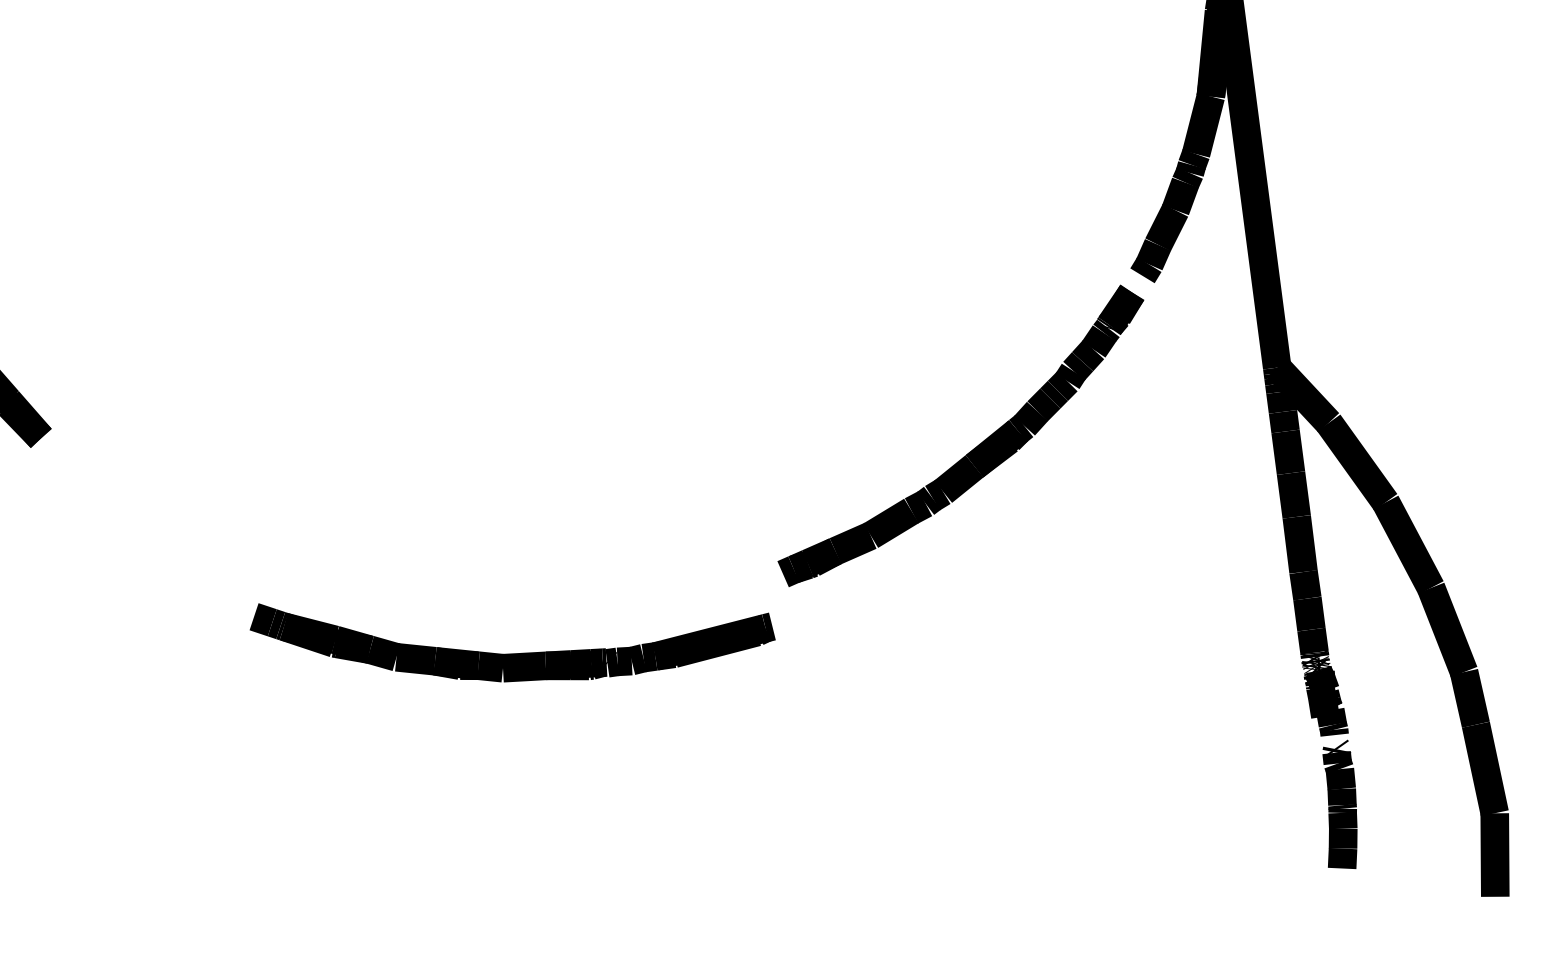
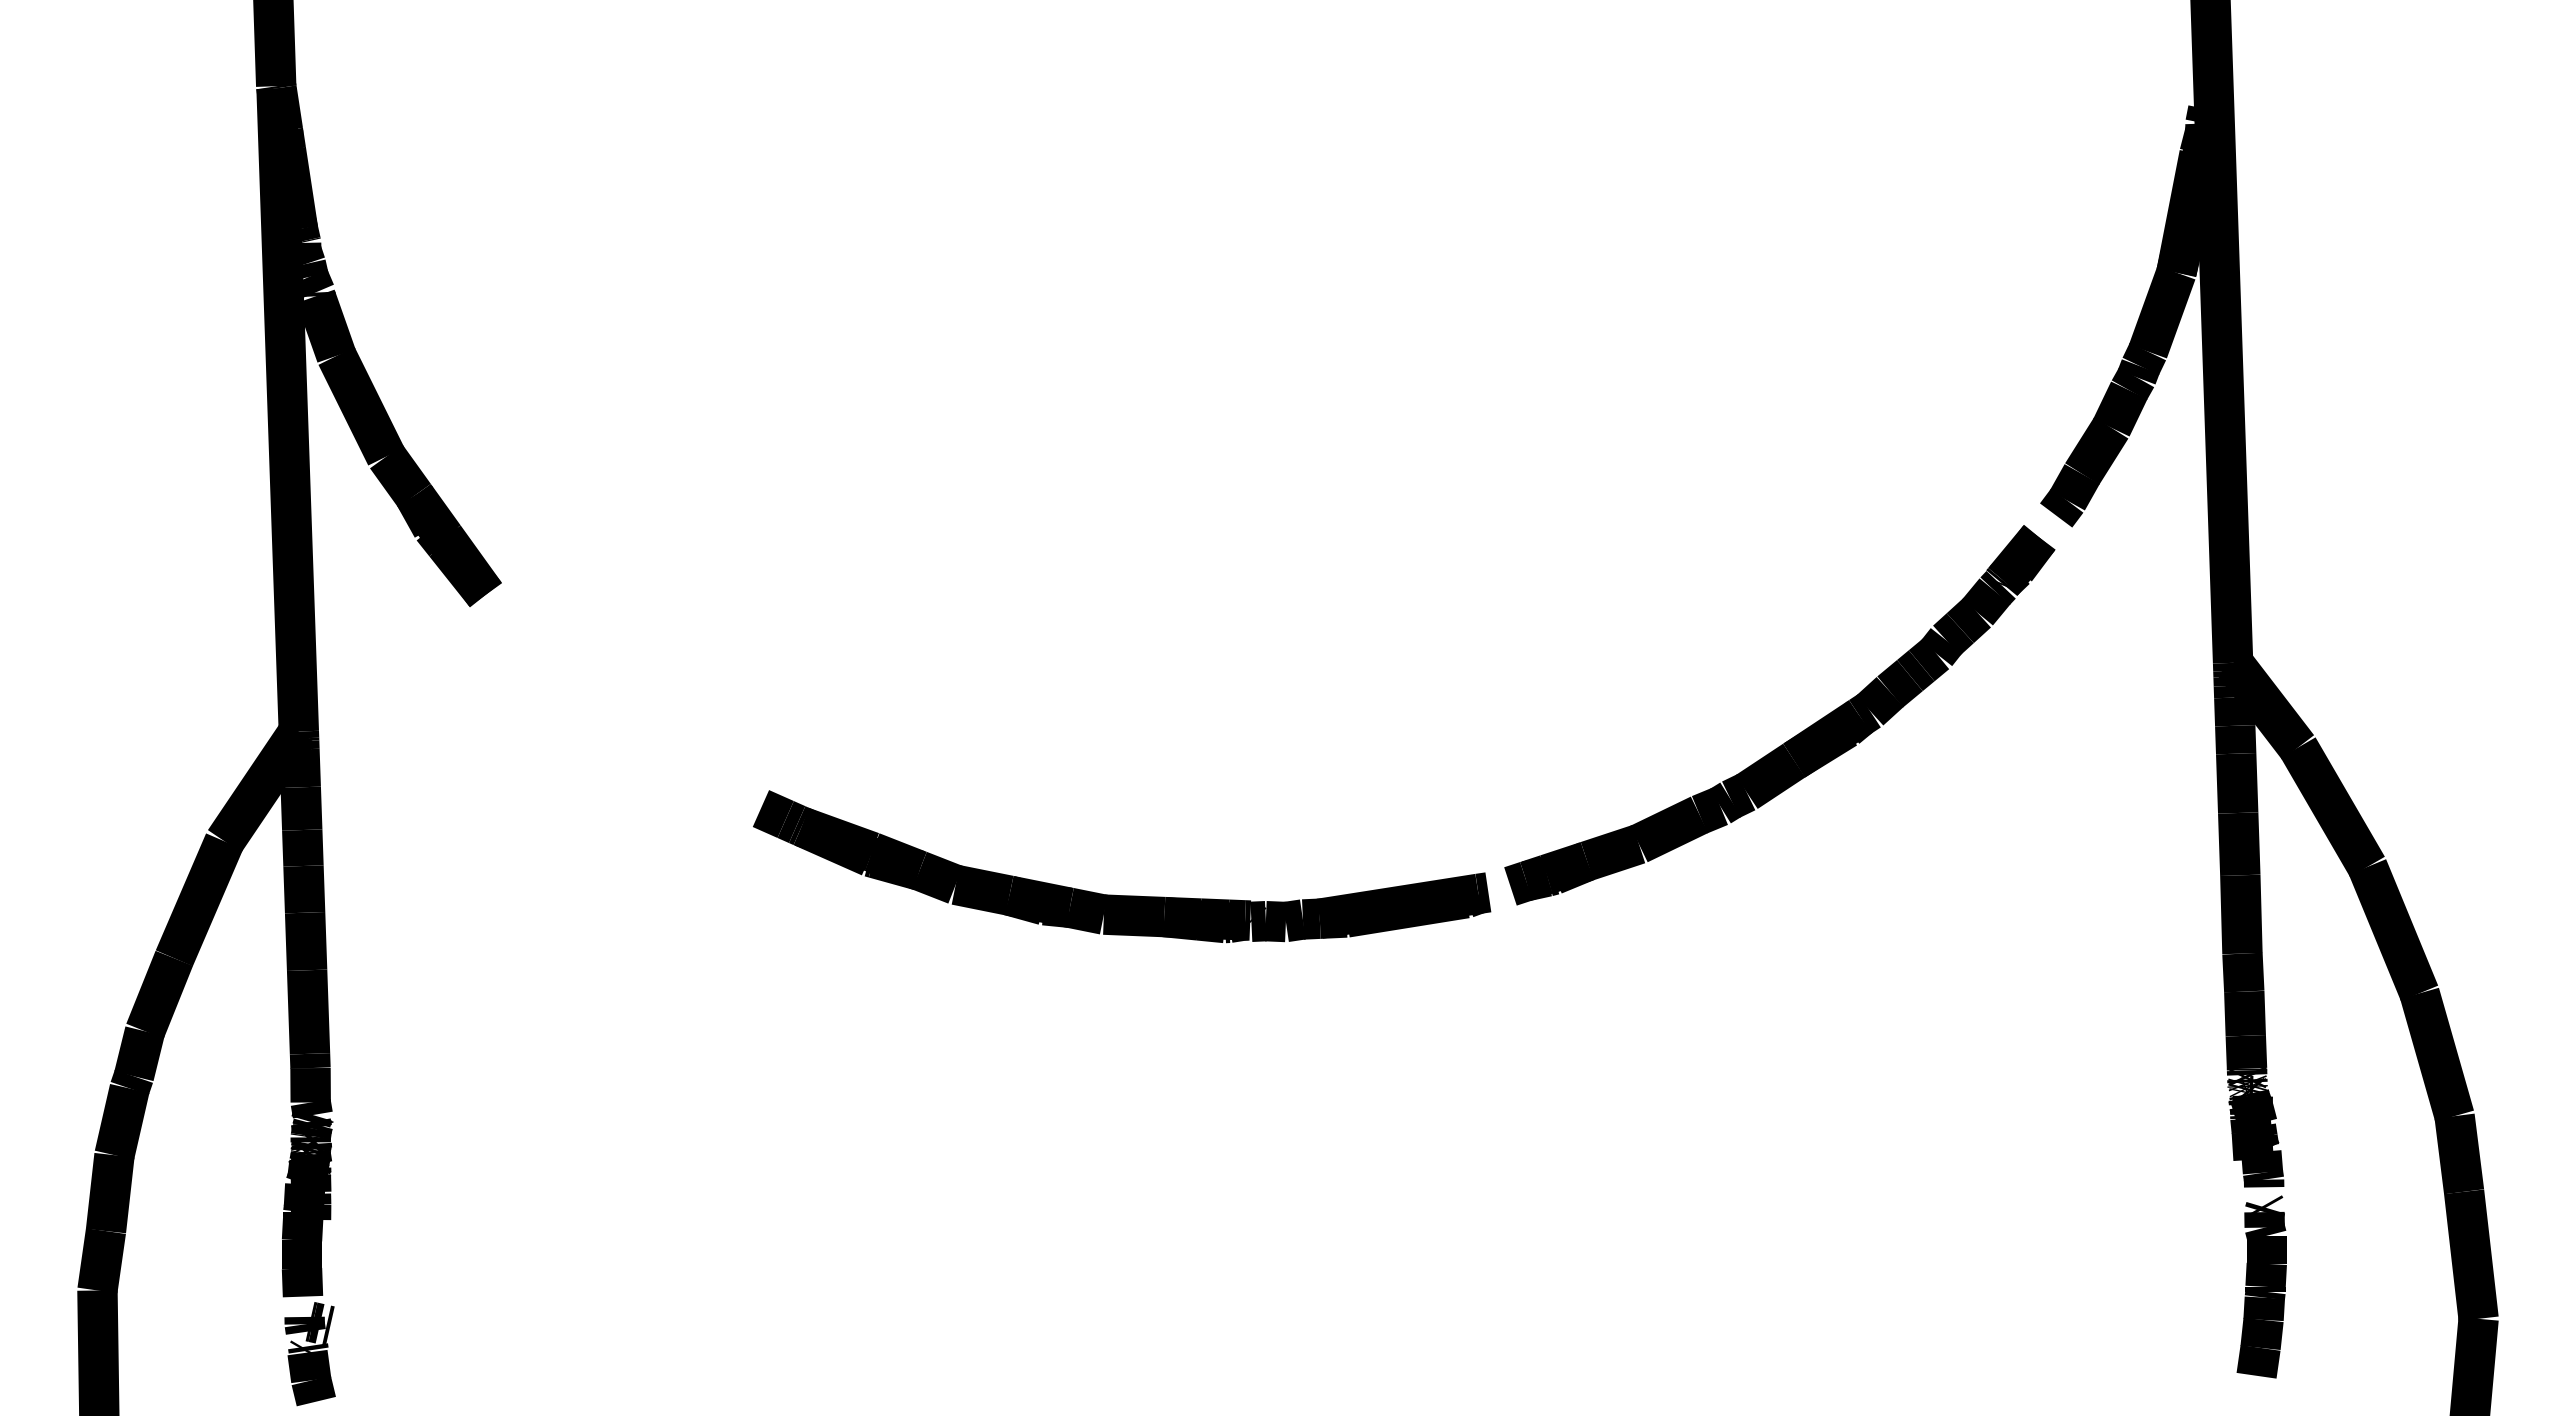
part: (514, 653) -> (1122, 895), moved

